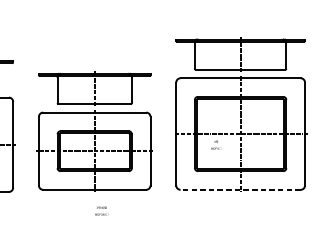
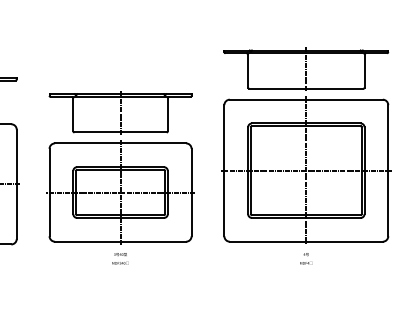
text: (216, 144) -> (306, 258), moved
line: (239, 189) -> (305, 241), dashed -> solid
text: (101, 210) -> (120, 258), moved

